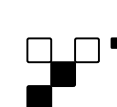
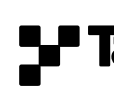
fill: (38, 49) -> (29, 35), added
fill: (86, 49) -> (68, 35), added

